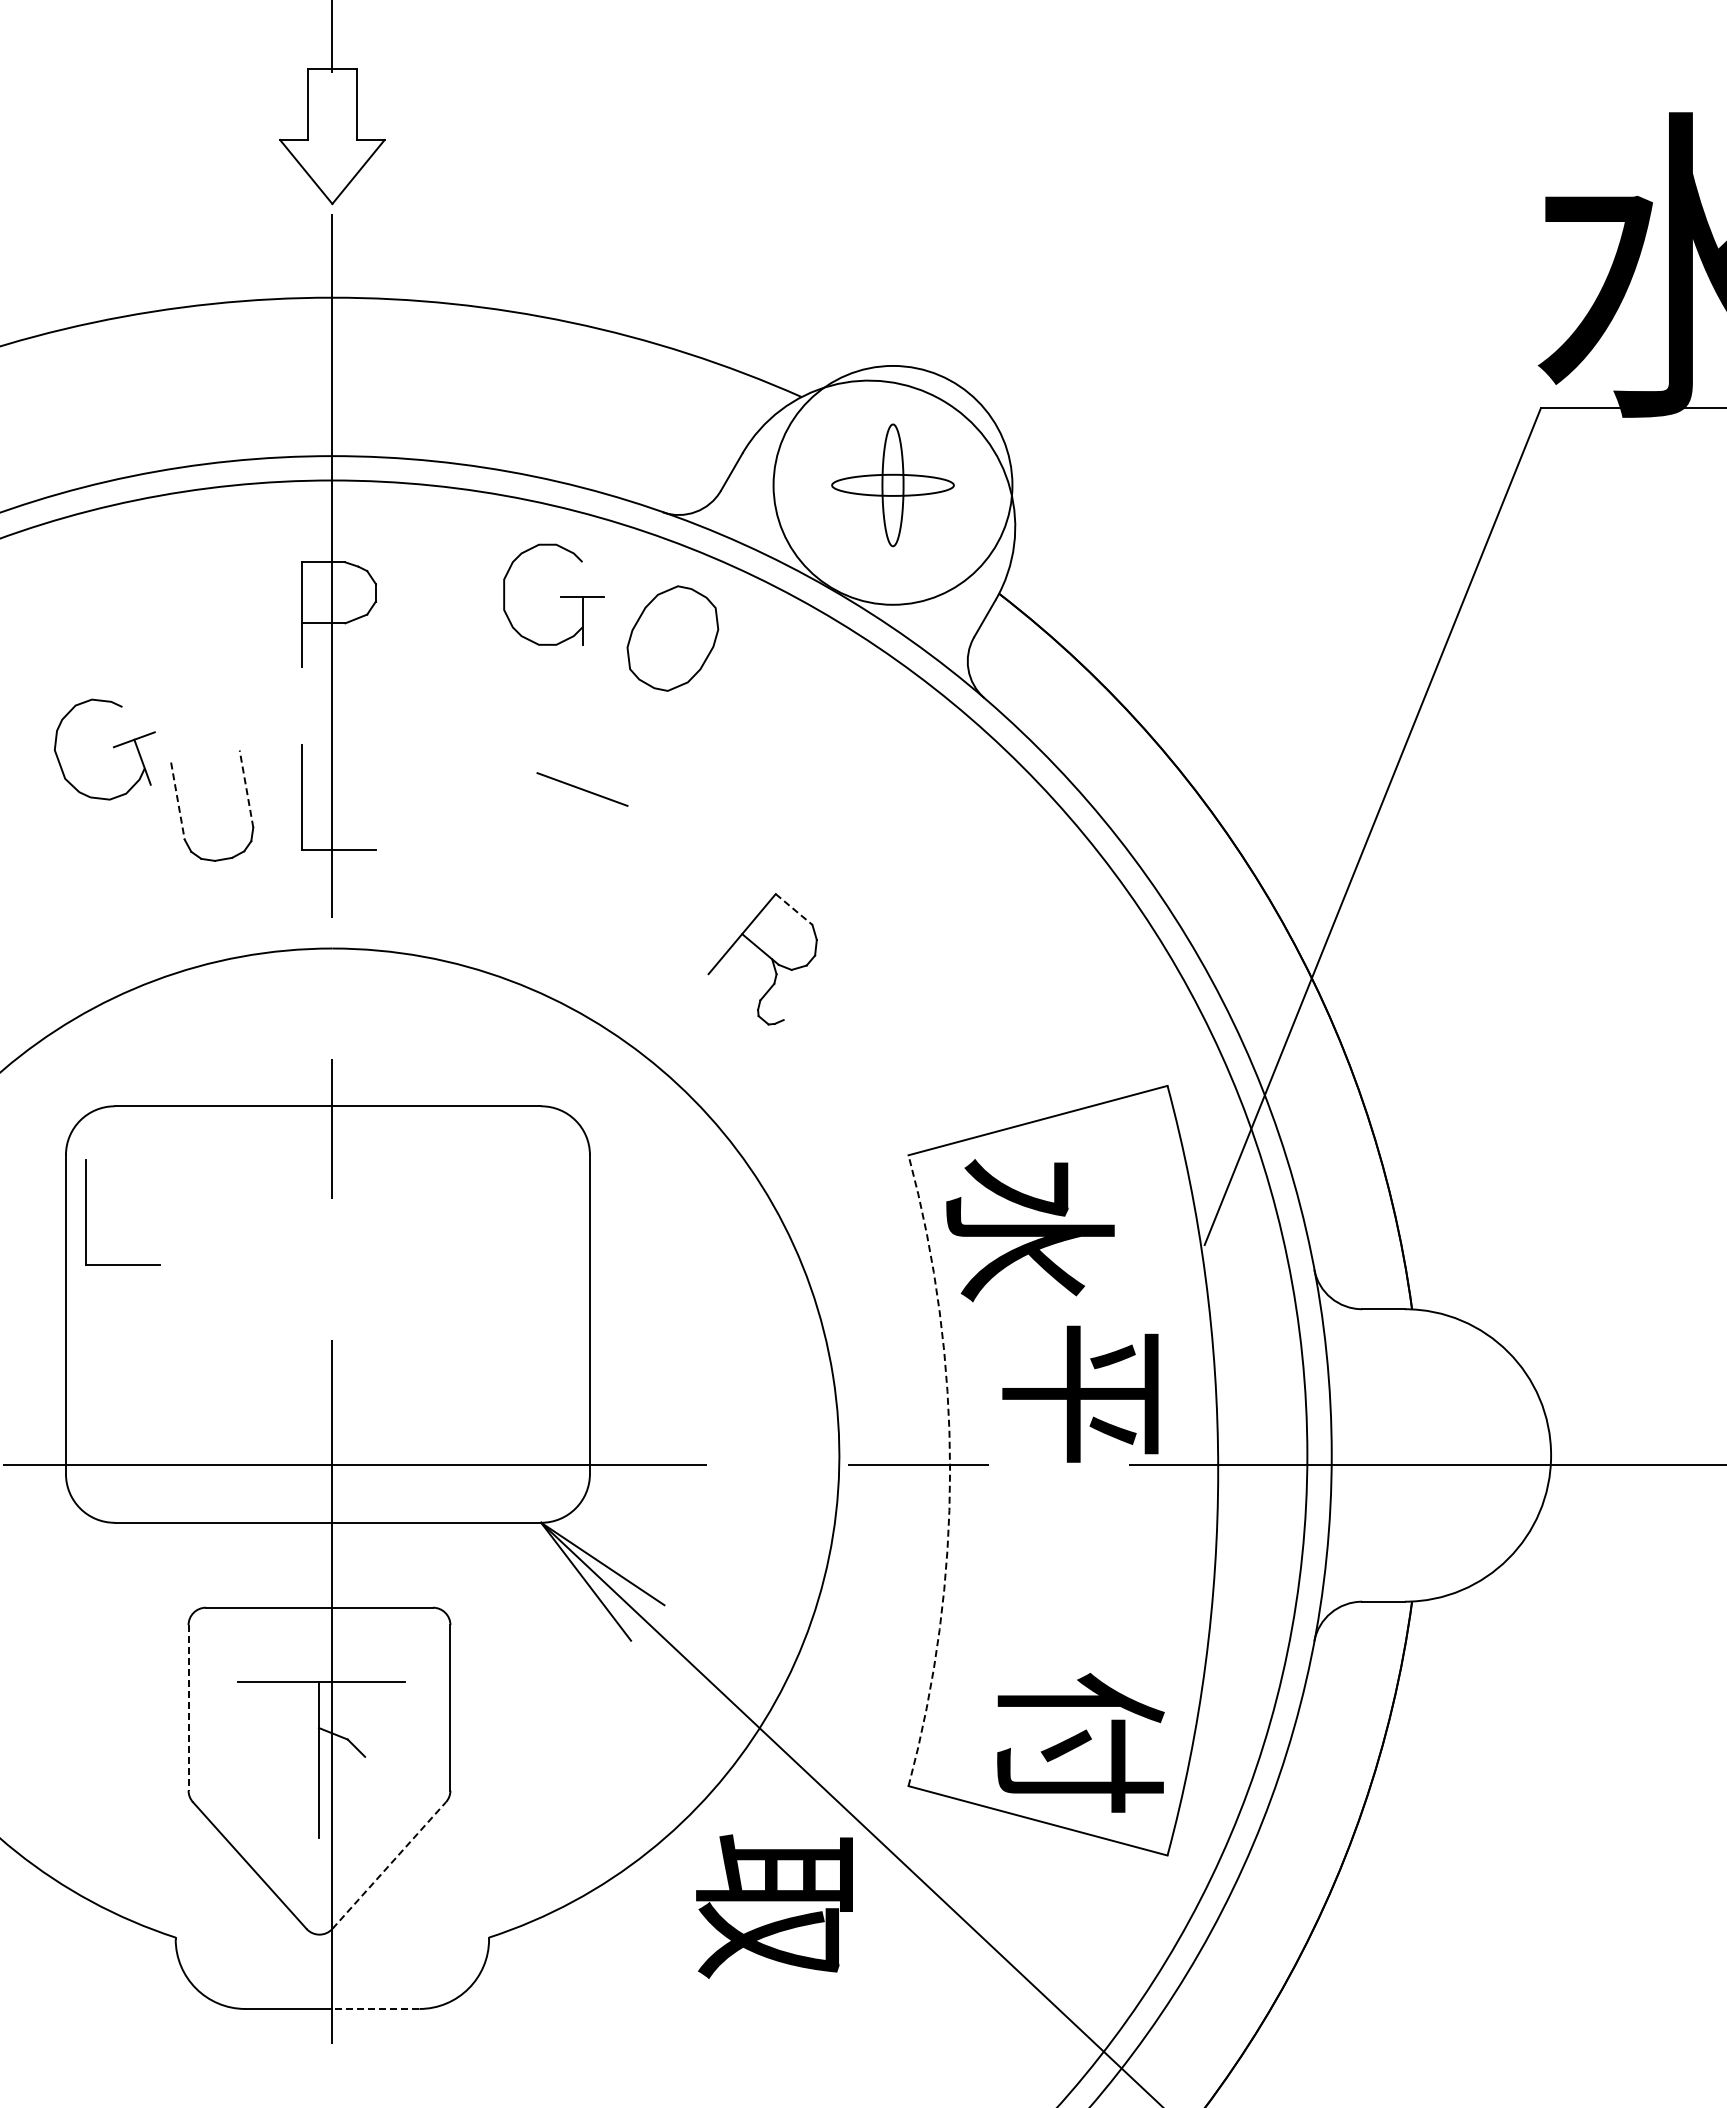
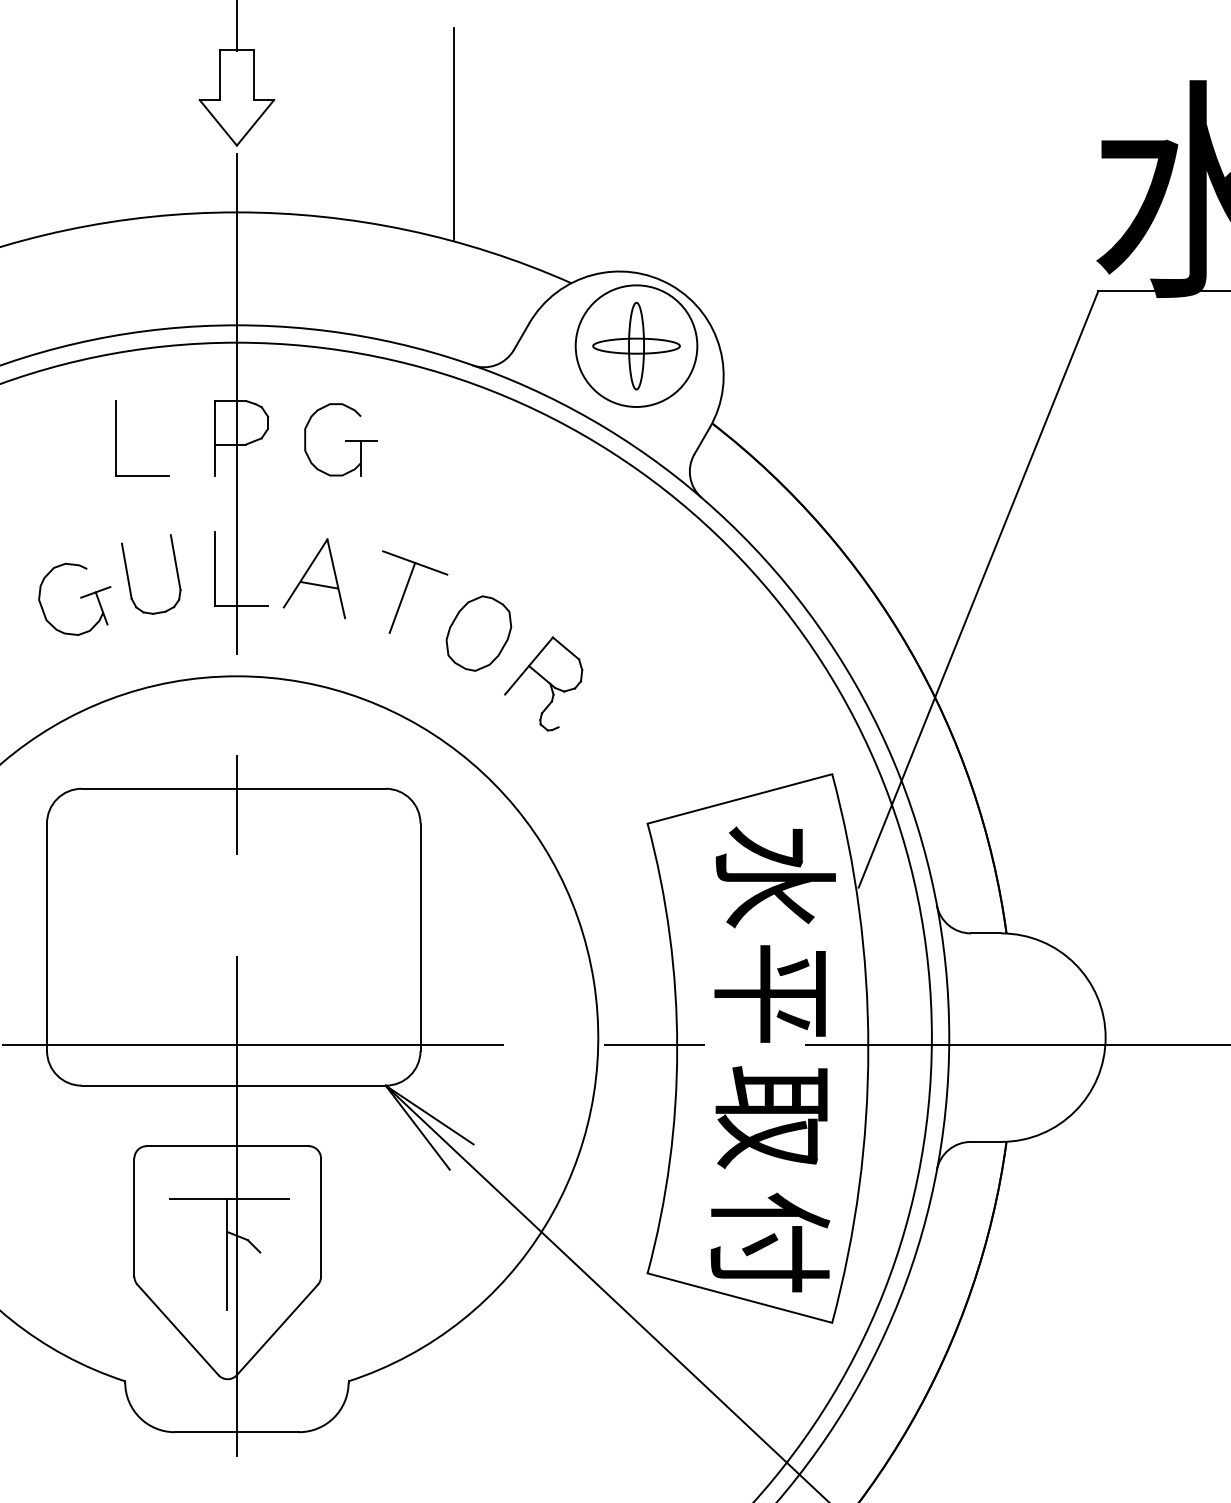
line: (637, 188) -> (454, 134), added
circle: (892, 485) -> (636, 346), size x0.71
part: (560, 596) -> (345, 441), moved
part: (672, 638) -> (478, 633), moved
part: (113, 748) -> (80, 598), moved
line: (246, 788) -> (175, 562), dashed -> solid
line: (178, 801) -> (127, 571), dashed -> solid
part: (441, 811) -> (314, 578), added
line: (564, 838) -> (402, 597), added
line: (794, 909) -> (566, 648), dashed -> solid
part: (86, 1212) -> (116, 438), moved
text: (1030, 1230) -> (775, 877), moved
arc: (950, 1470) -> (677, 1048), dashed -> solid
line: (188, 1707) -> (134, 1217), dashed -> solid
line: (389, 1865) -> (277, 1329), dashed -> solid
text: (774, 1906) -> (771, 1117), moved
line: (375, 2008) -> (267, 1431), dashed -> solid

